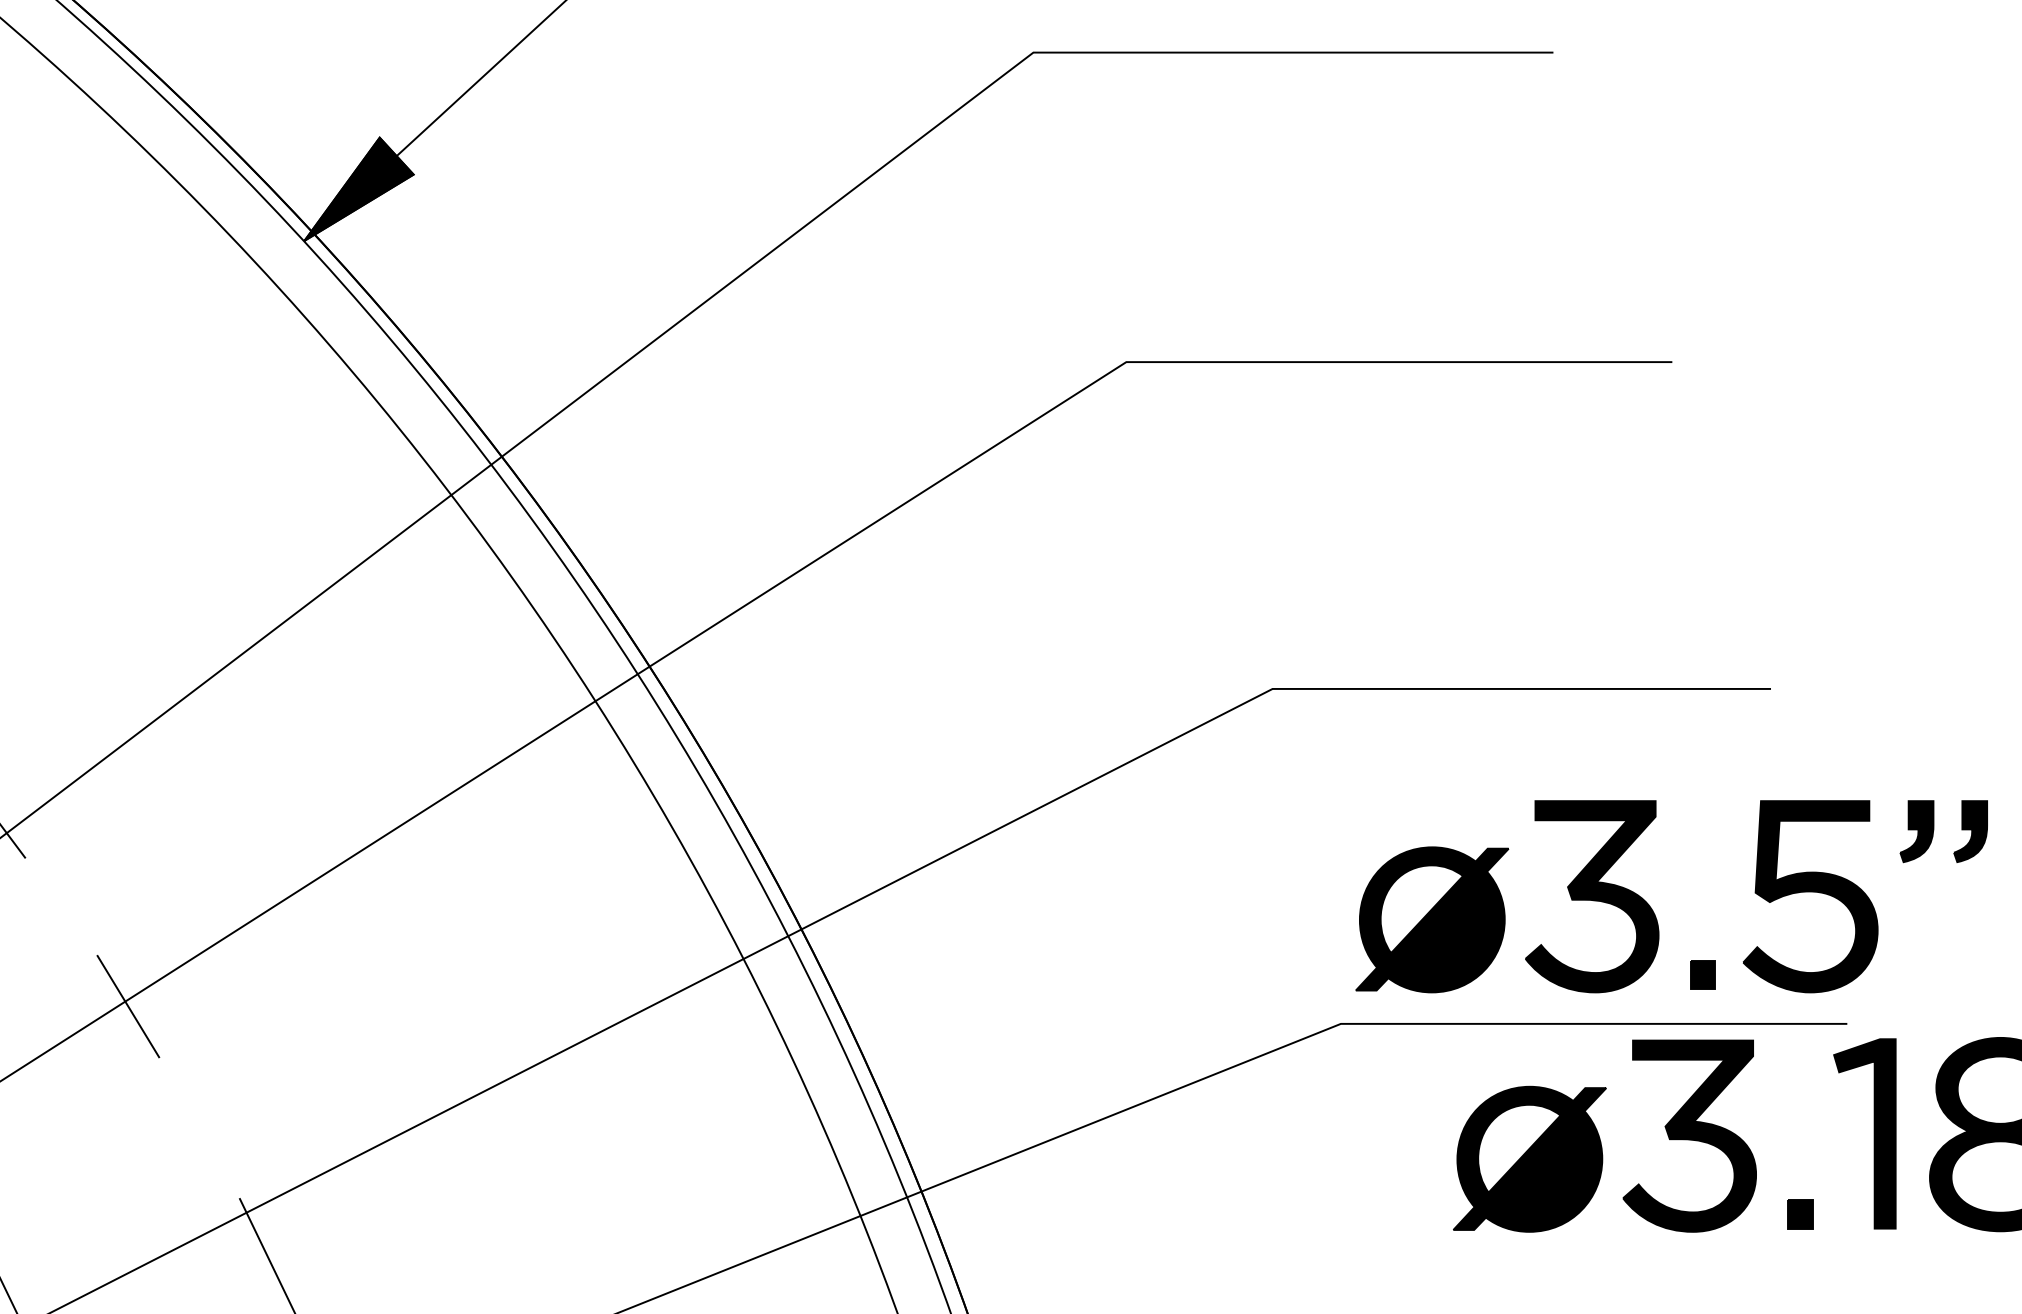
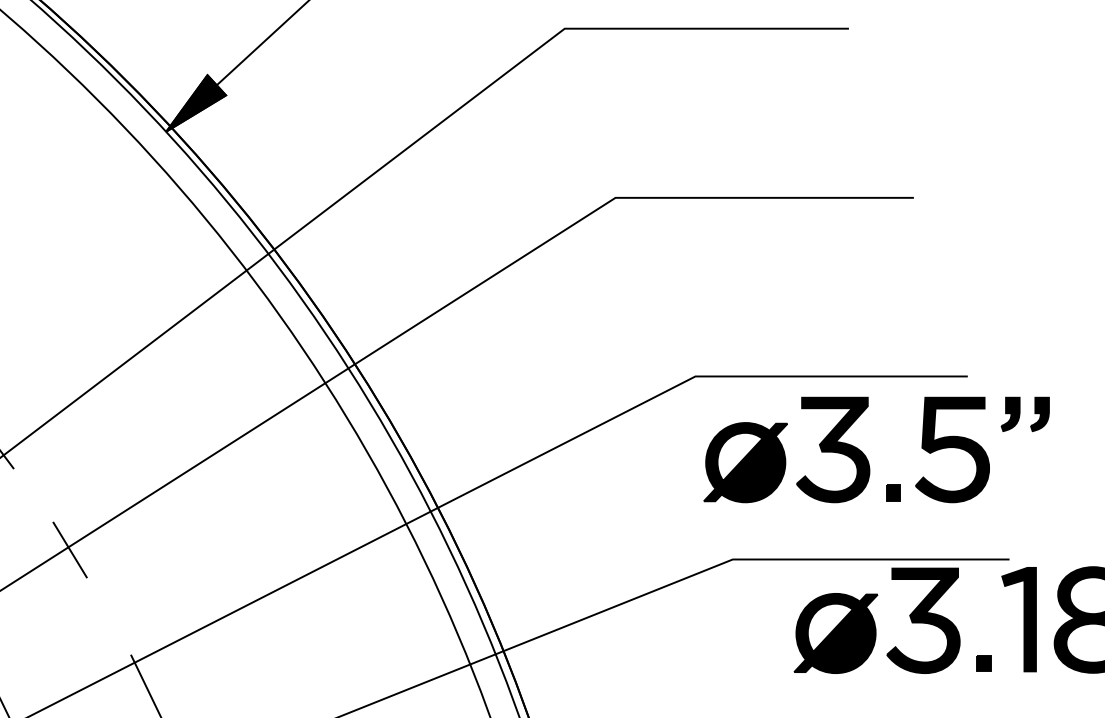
part: (1653, 908) -> (866, 456), moved

